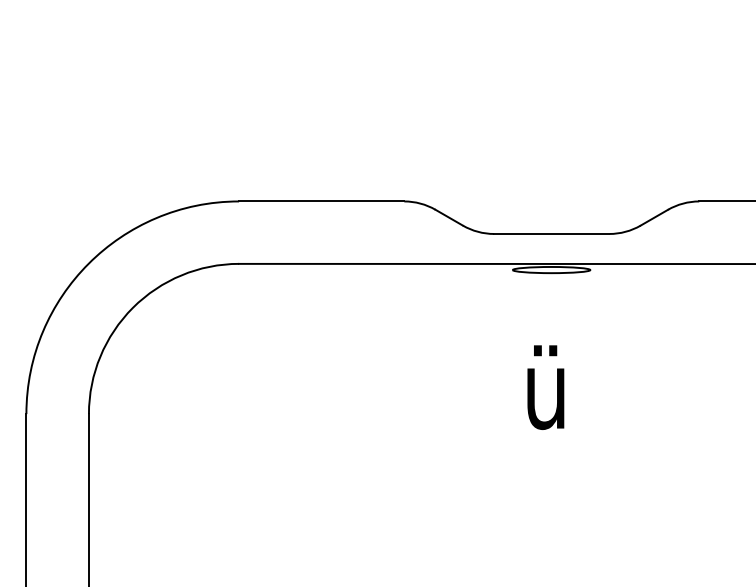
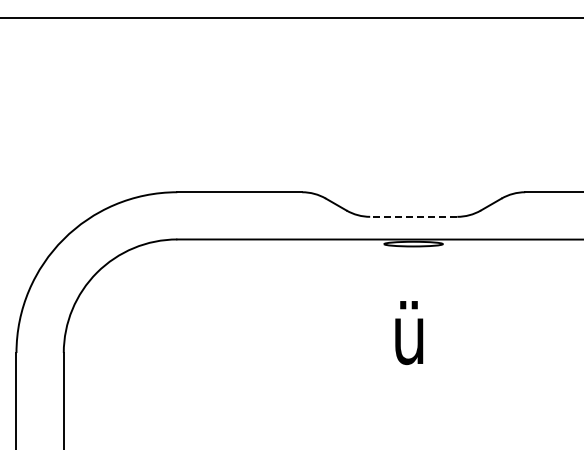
line: (551, 233) -> (413, 216), solid -> dashed

